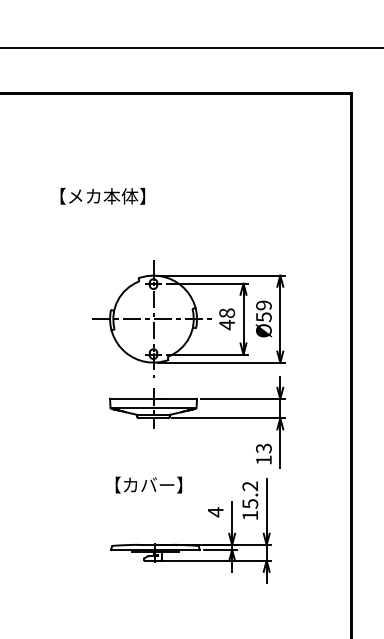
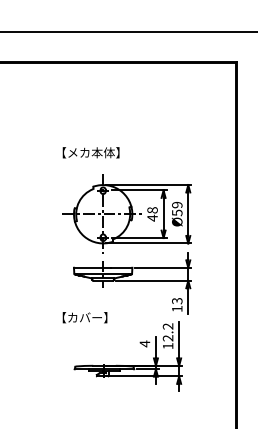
text: (101, 195) -> (90, 152), moved
text: (148, 484) -> (84, 317), moved
text: (249, 504) -> (167, 338), 15.2 -> 12.2

